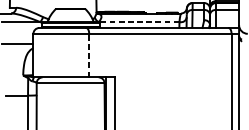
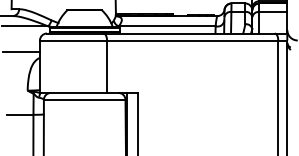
line: (138, 22) -> (166, 26), dashed -> solid
line: (89, 55) -> (107, 66), dashed -> solid

